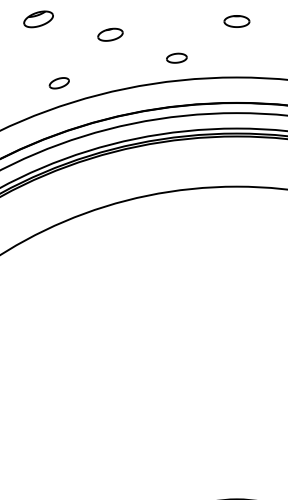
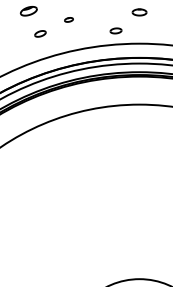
part: (109, 34) -> (68, 19), size x0.6
part: (175, 57) -> (115, 30), moved
part: (59, 82) -> (40, 33), moved

